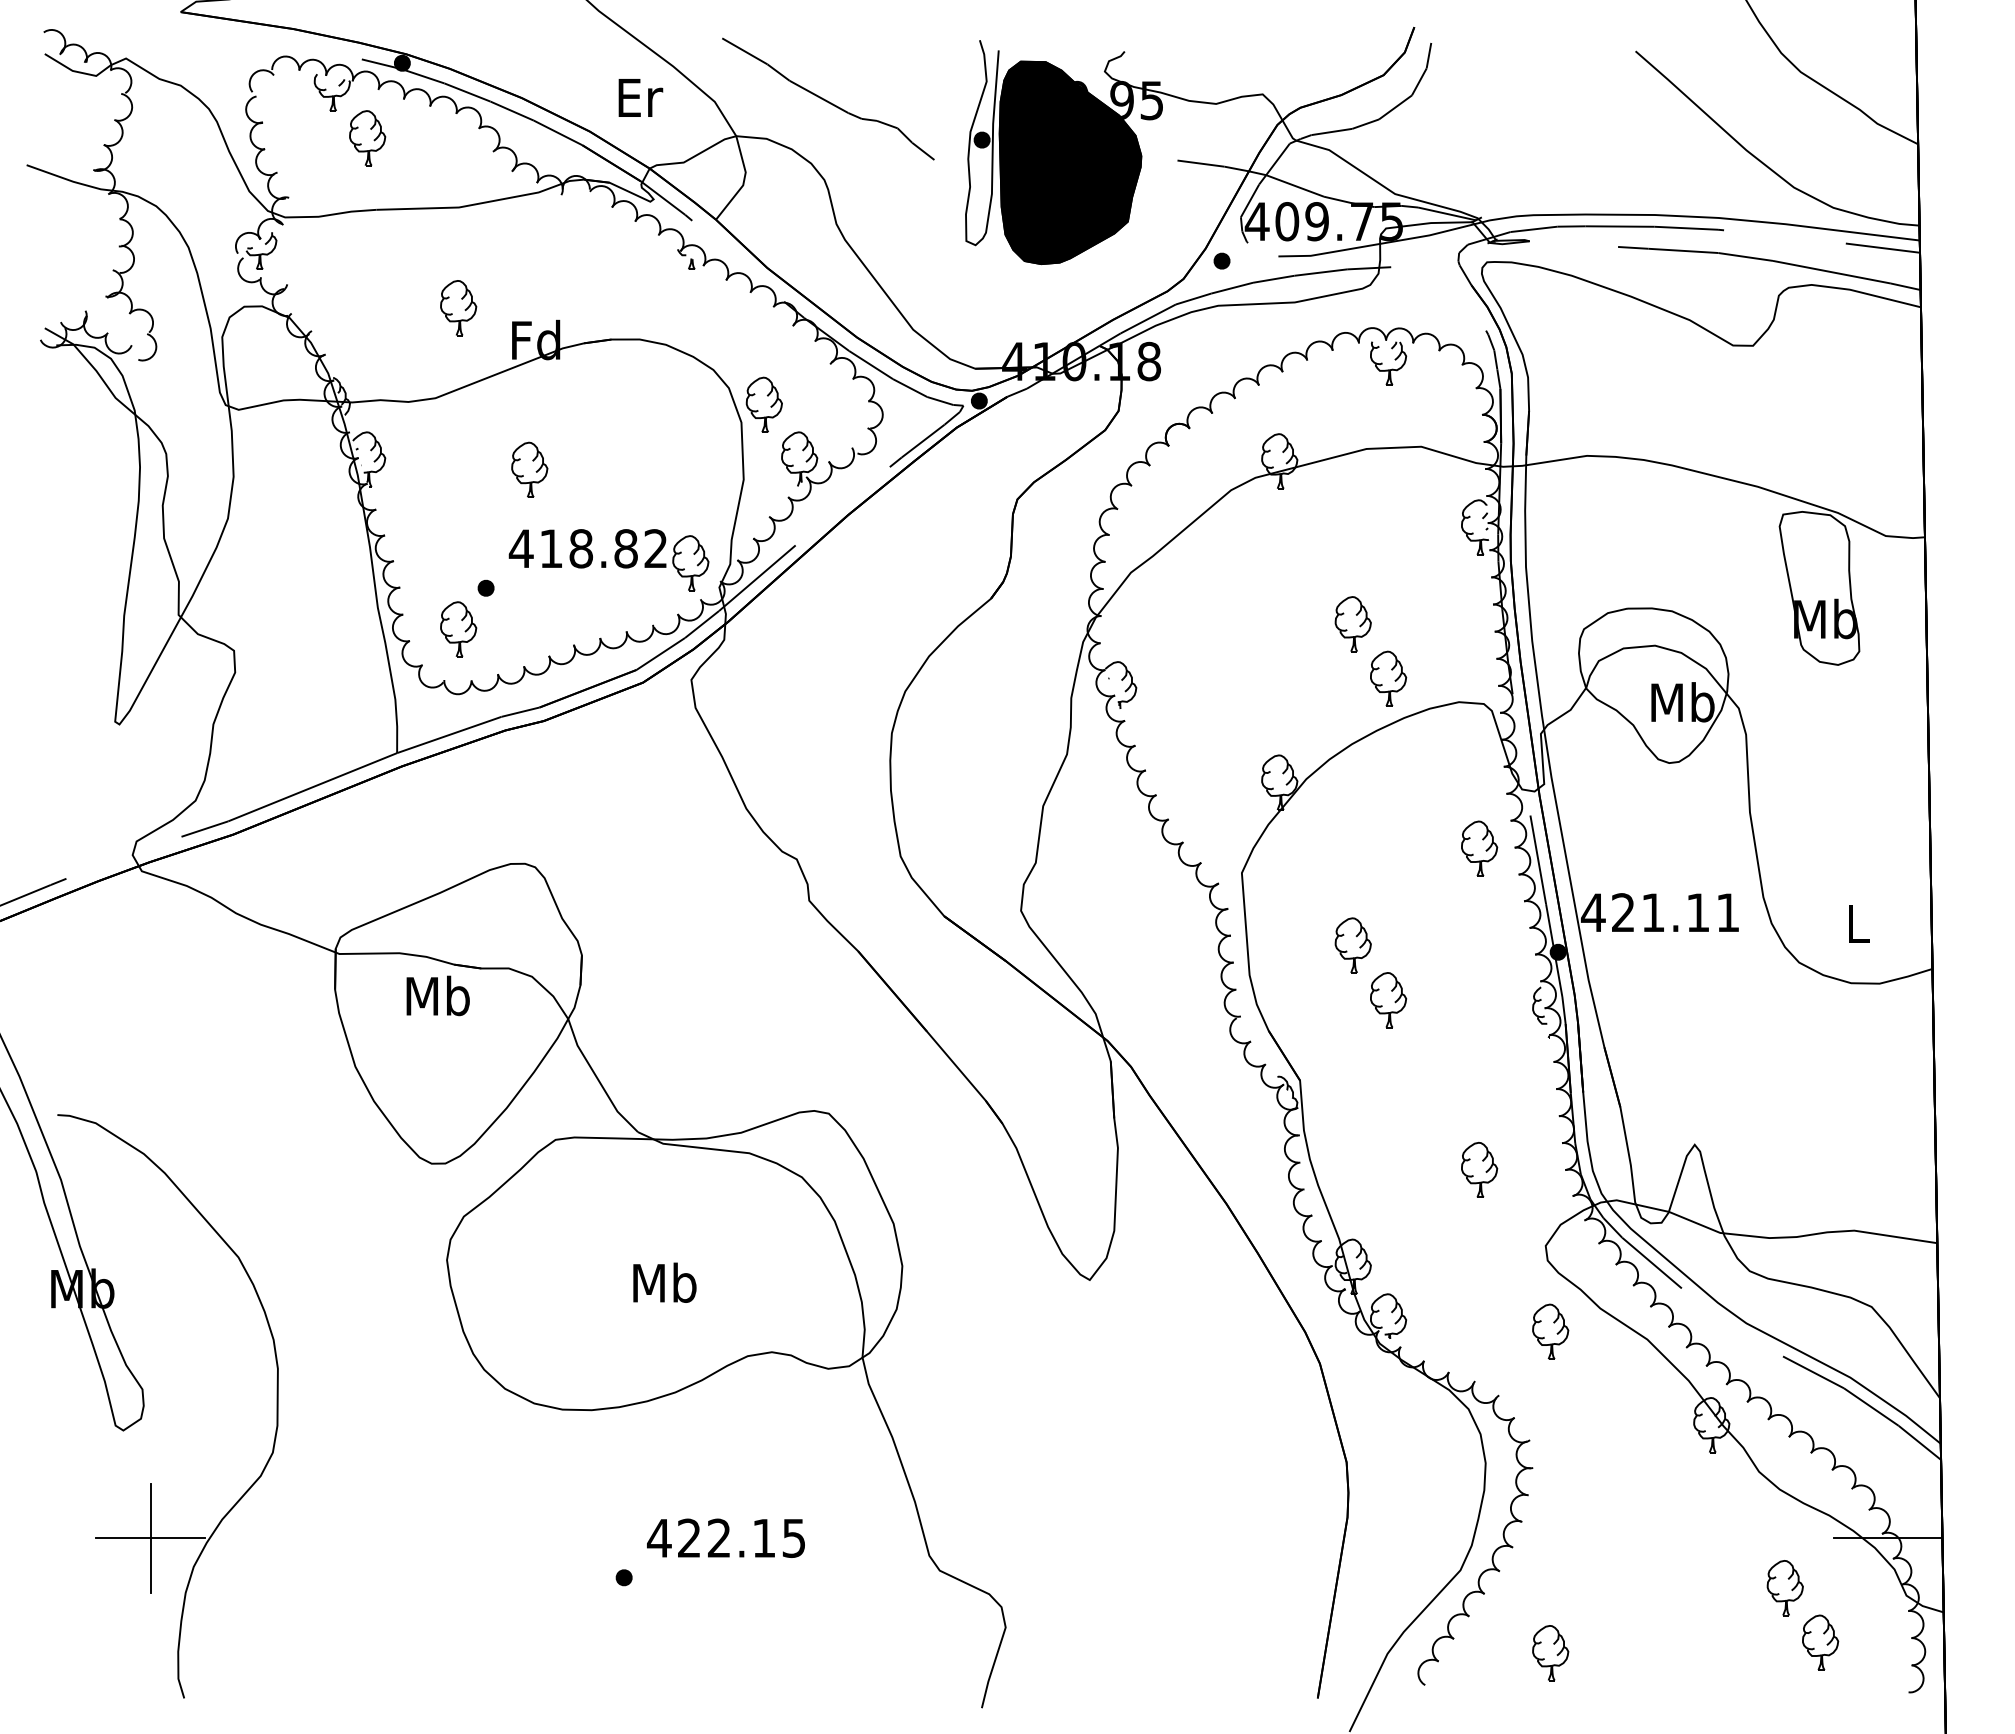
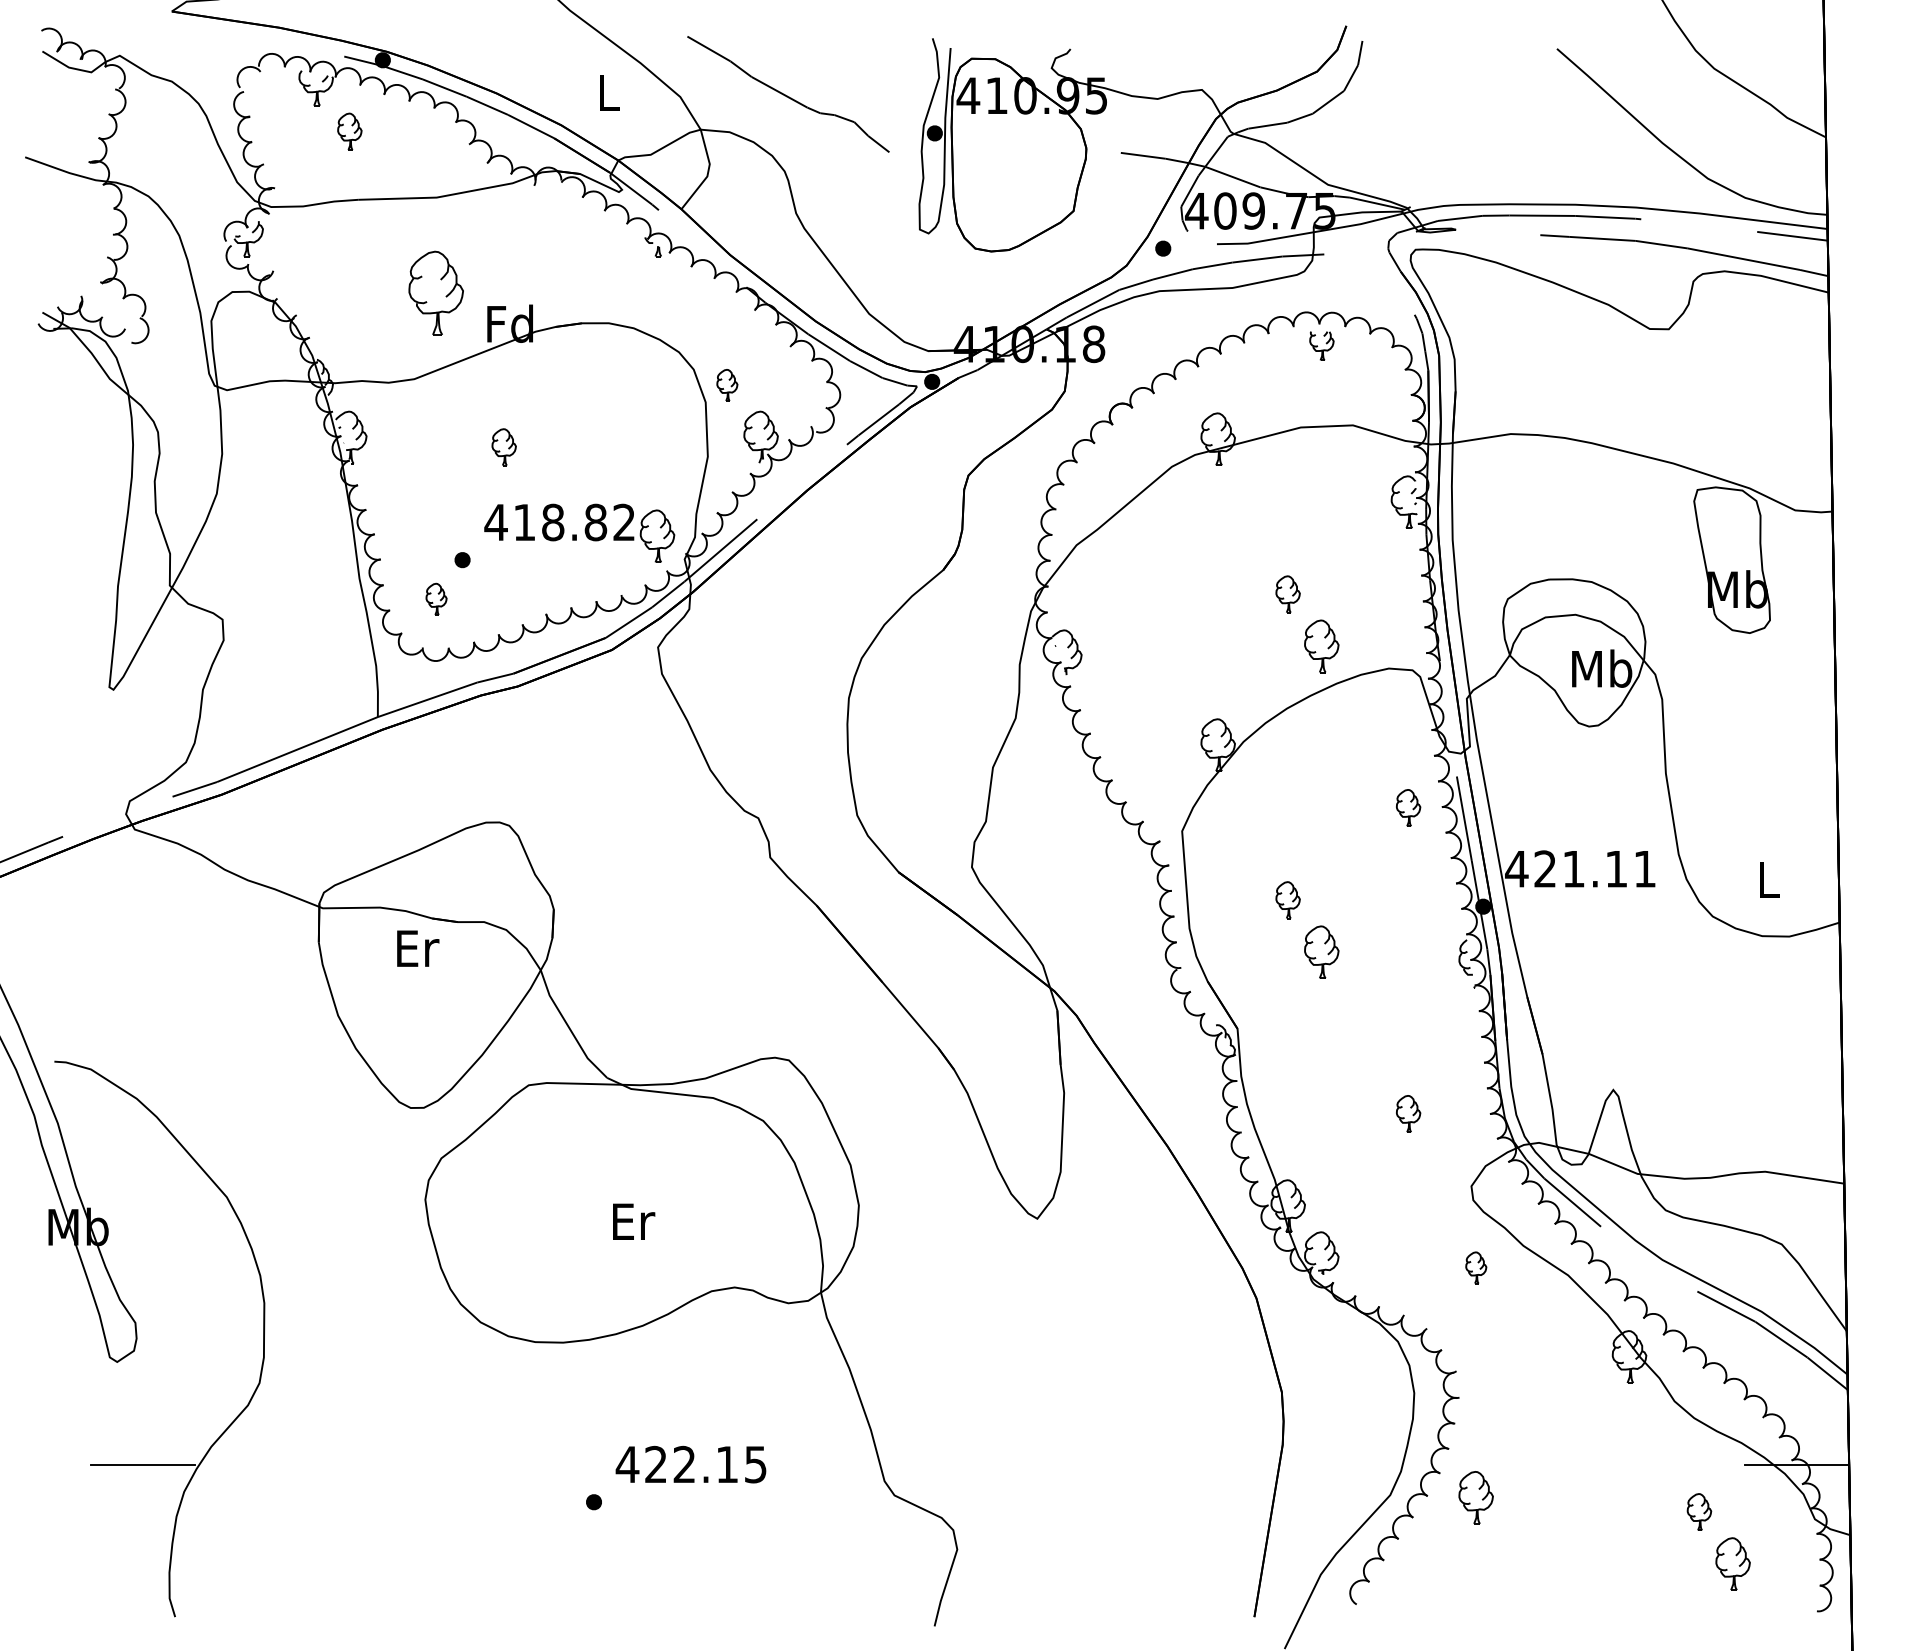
text: (640, 97) -> (609, 92), Er -> L
part: (367, 138) -> (349, 131), size x0.7
fill: (1070, 162) -> (1018, 154), removed
part: (458, 308) -> (436, 293), size x1.6
part: (1388, 363) -> (1321, 346), size x0.7
part: (763, 404) -> (726, 385), size x0.6
part: (529, 469) -> (503, 447), size x0.7
part: (1352, 624) -> (1287, 594), size x0.7
part: (458, 629) -> (436, 599), size x0.6
part: (1479, 848) -> (1408, 807), size x0.7
part: (1352, 945) -> (1287, 900), size x0.7
text: (437, 995) -> (416, 947), Mb -> Er
part: (1479, 1169) -> (1408, 1113), size x0.7
text: (664, 1282) -> (632, 1221), Mb -> Er
part: (1550, 1331) -> (1475, 1267), size x0.6
line: (150, 1537) -> (143, 1463), removed
part: (1784, 1588) -> (1698, 1512), size x0.7
part: (1550, 1653) -> (1475, 1498), moved

